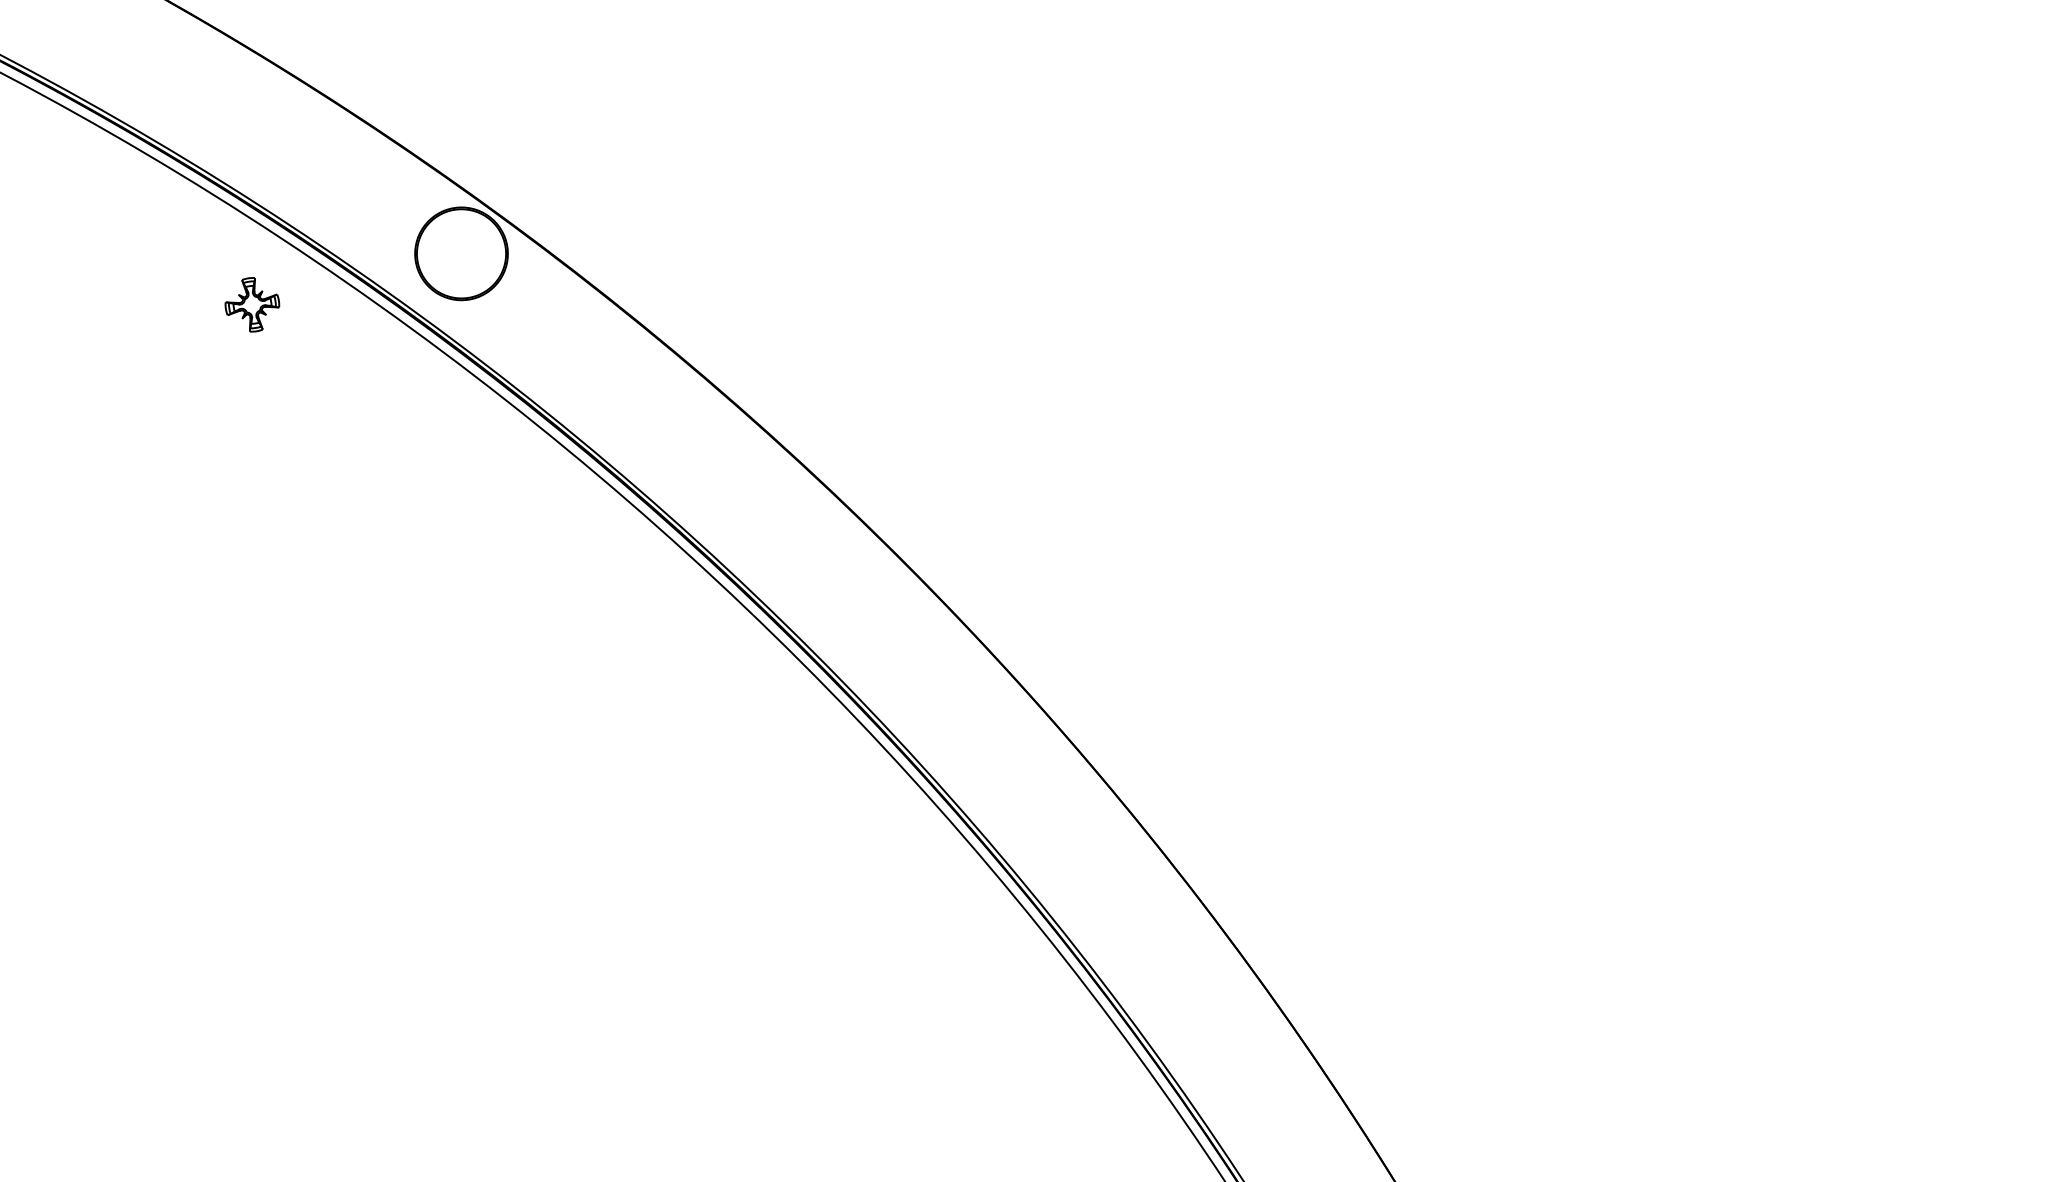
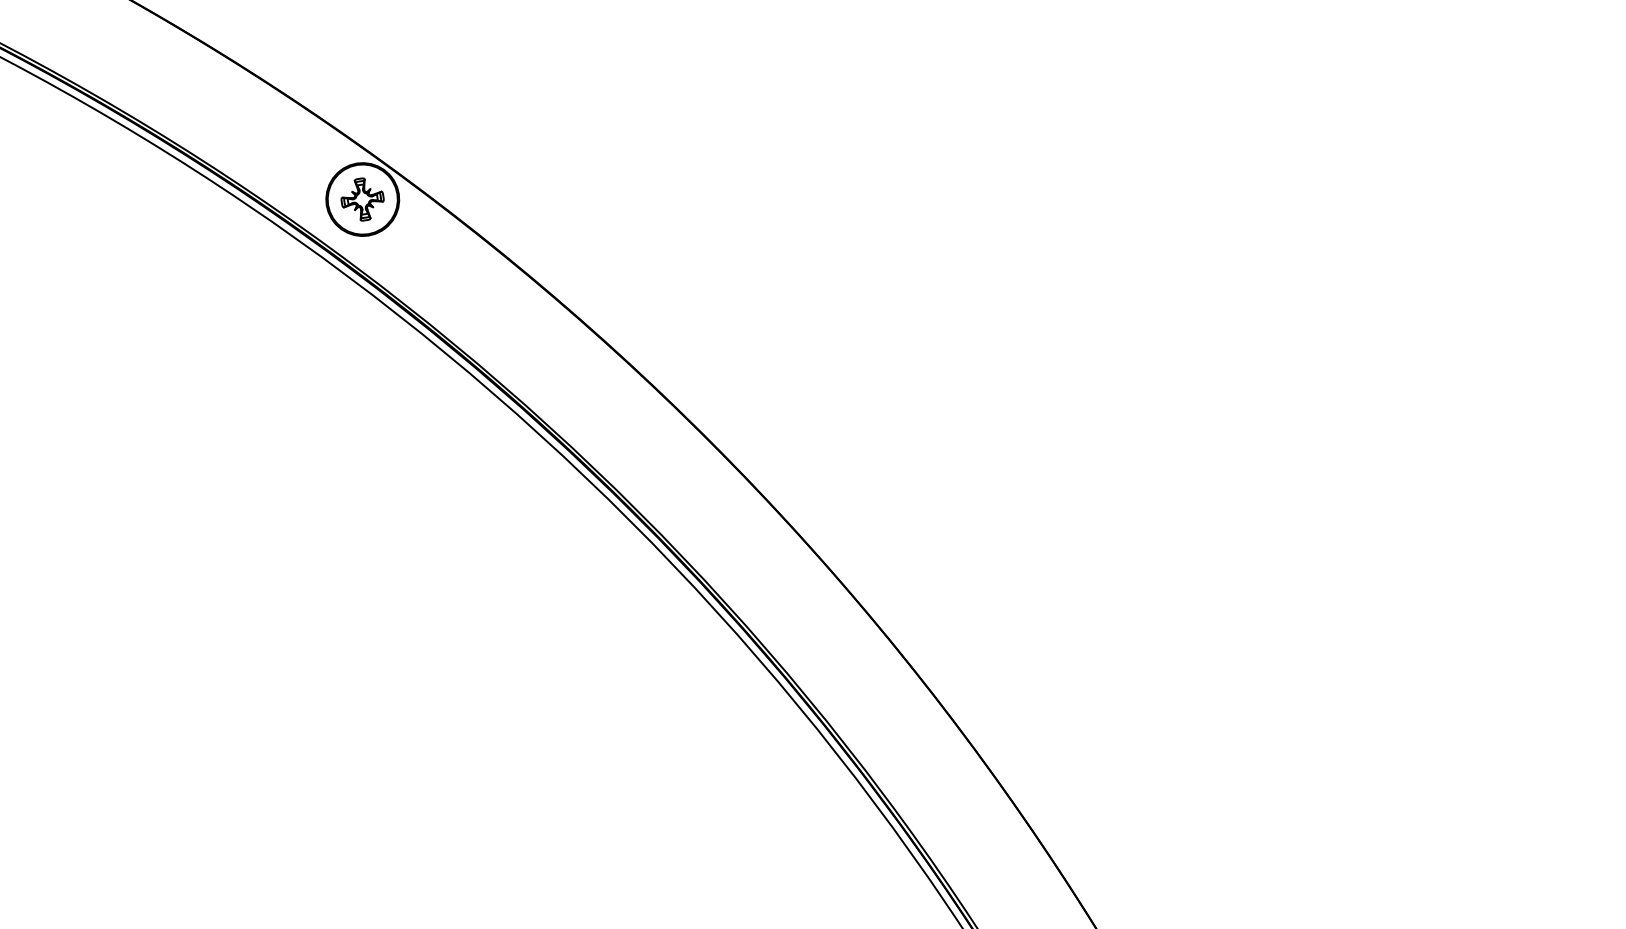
part: (252, 304) -> (362, 199), moved

